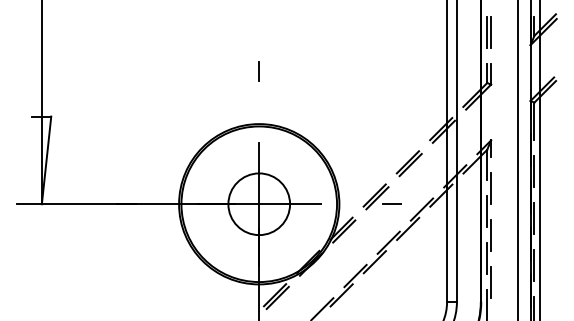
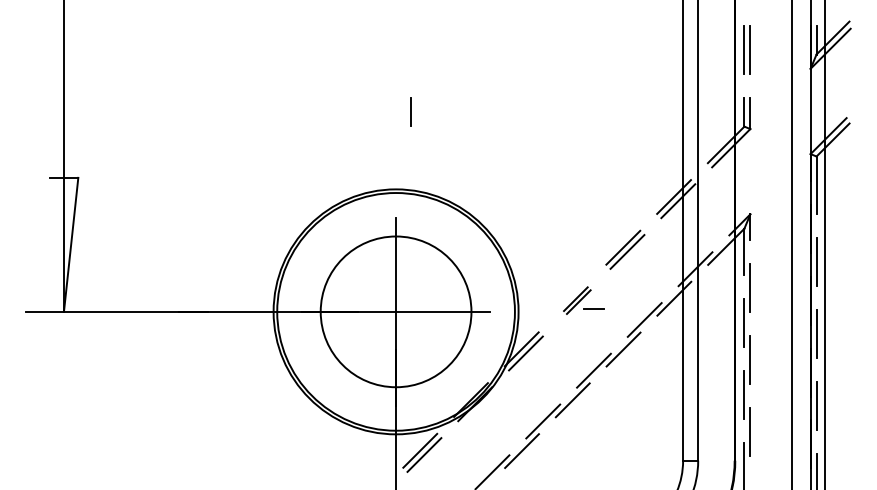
line: (258, 71) -> (410, 112), moved
part: (381, 196) -> (582, 300), size x0.7
circle: (259, 204) -> (396, 312), size x1.6

